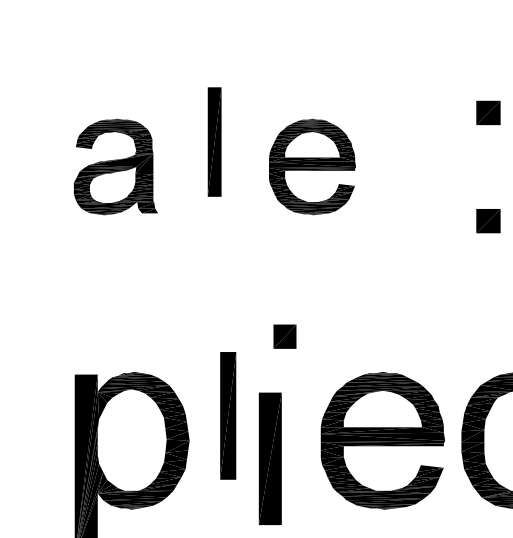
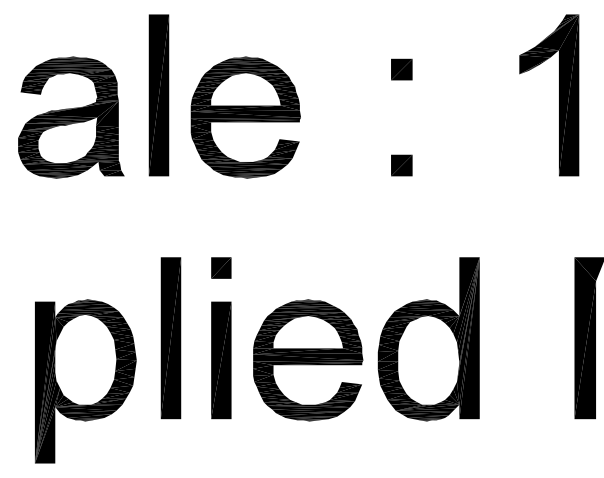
part: (214, 142) -> (158, 95), size x1.67
part: (116, 166) -> (71, 117), size x1.43
part: (312, 166) -> (245, 117), size x1.43
part: (227, 416) -> (170, 338), size x1.43
part: (270, 458) -> (221, 360), moved

